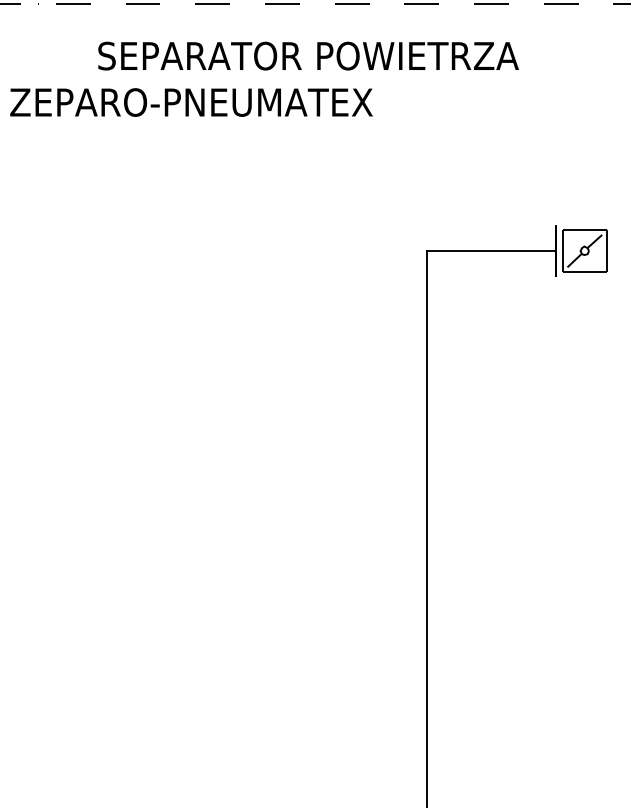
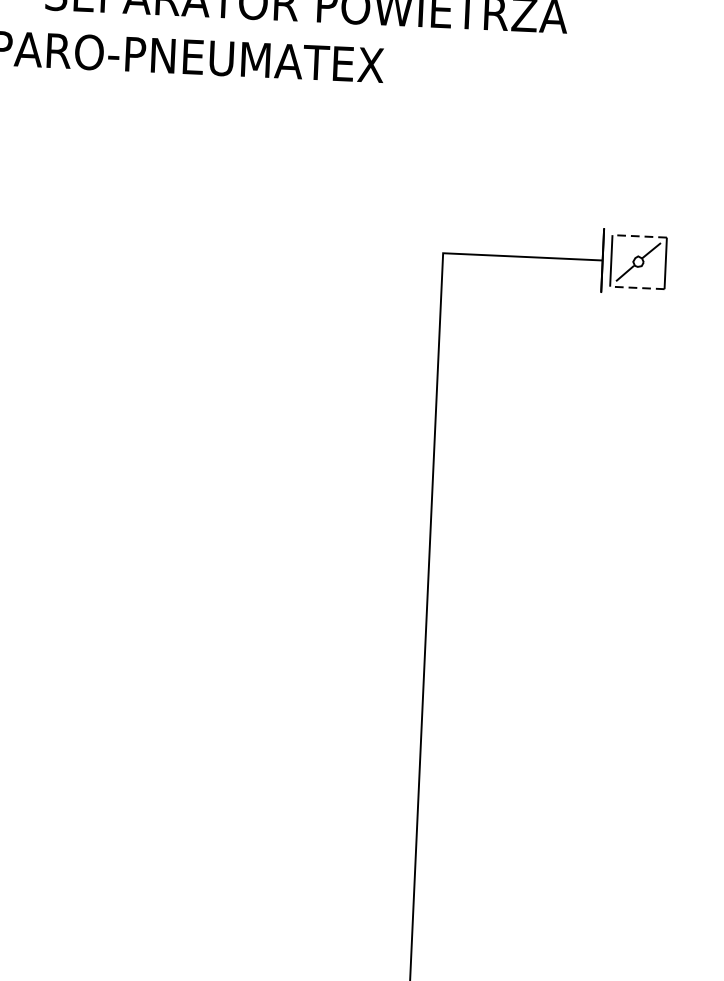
line: (584, 230) -> (639, 236), solid -> dashed
line: (584, 271) -> (636, 287), solid -> dashed

